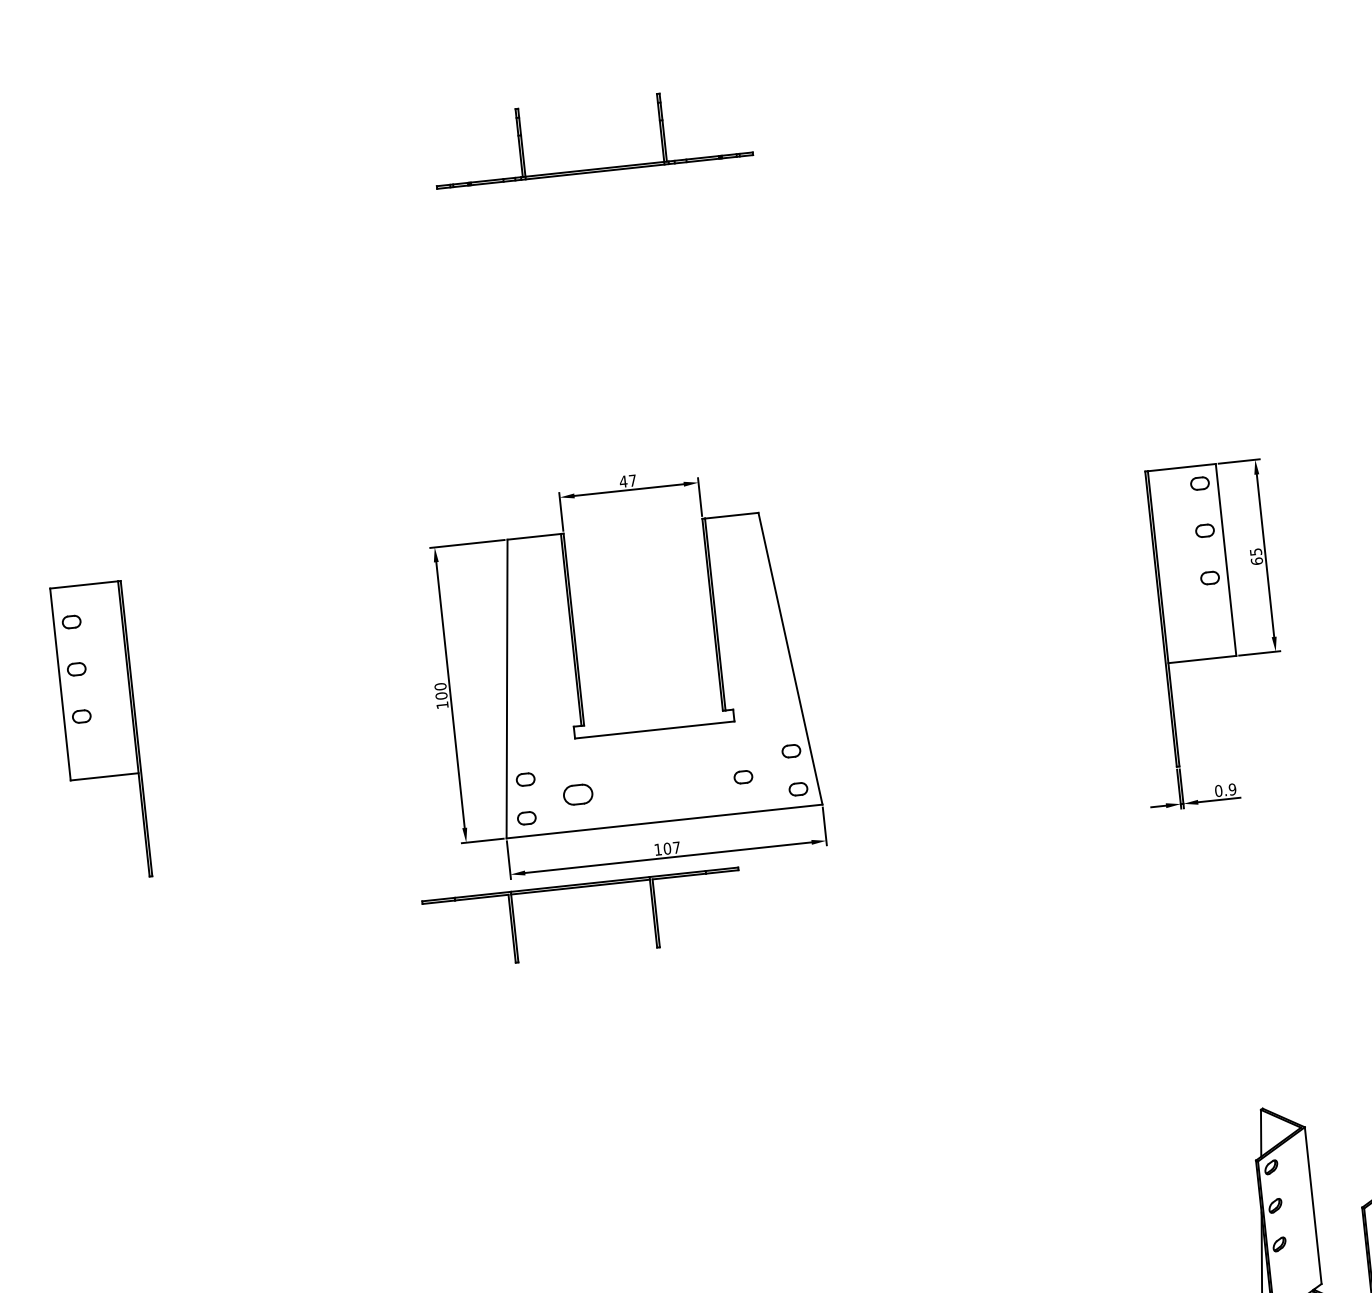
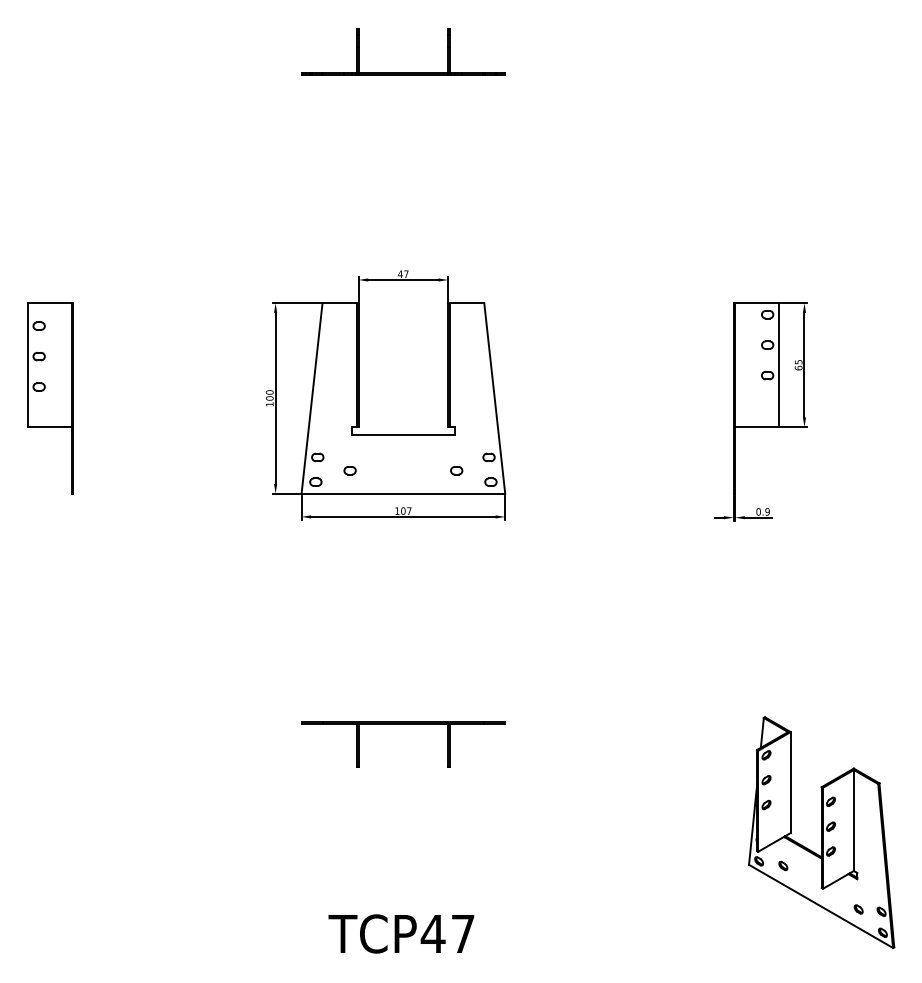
part: (577, 794) -> (349, 470), size x0.62
part: (580, 888) -> (403, 724), moved

